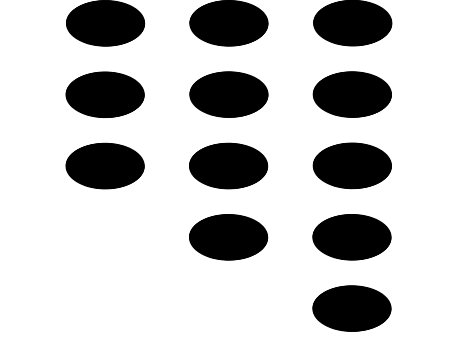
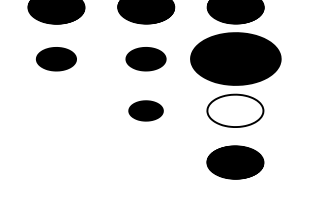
part: (104, 165) -> (56, 58), size x0.7
part: (228, 165) -> (145, 58), size x0.7
part: (351, 165) -> (235, 58), size x1.6
part: (228, 237) -> (145, 111), size x0.6
hatch: (351, 237) -> (235, 111), removed

